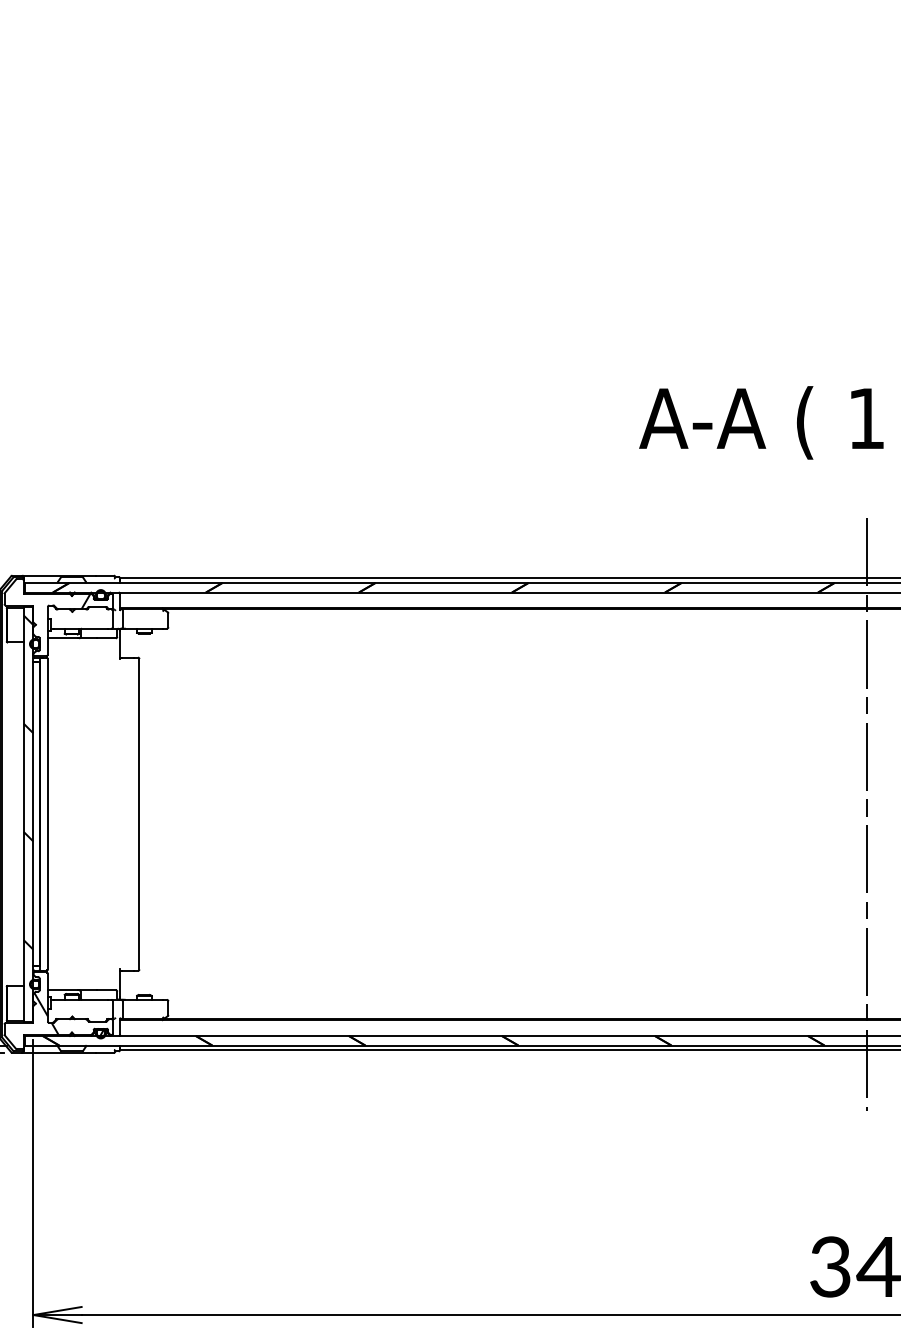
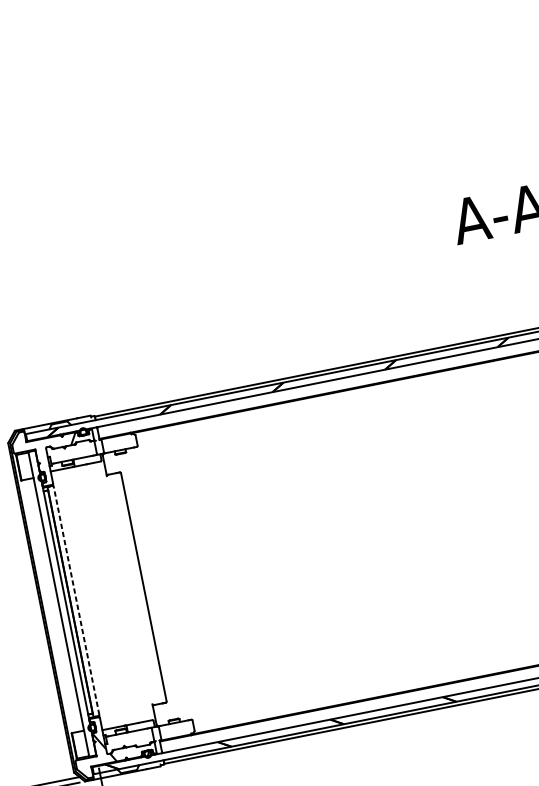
hatch: (28, 782) -> (57, 580), removed
line: (47, 813) -> (76, 600), solid -> dashed

